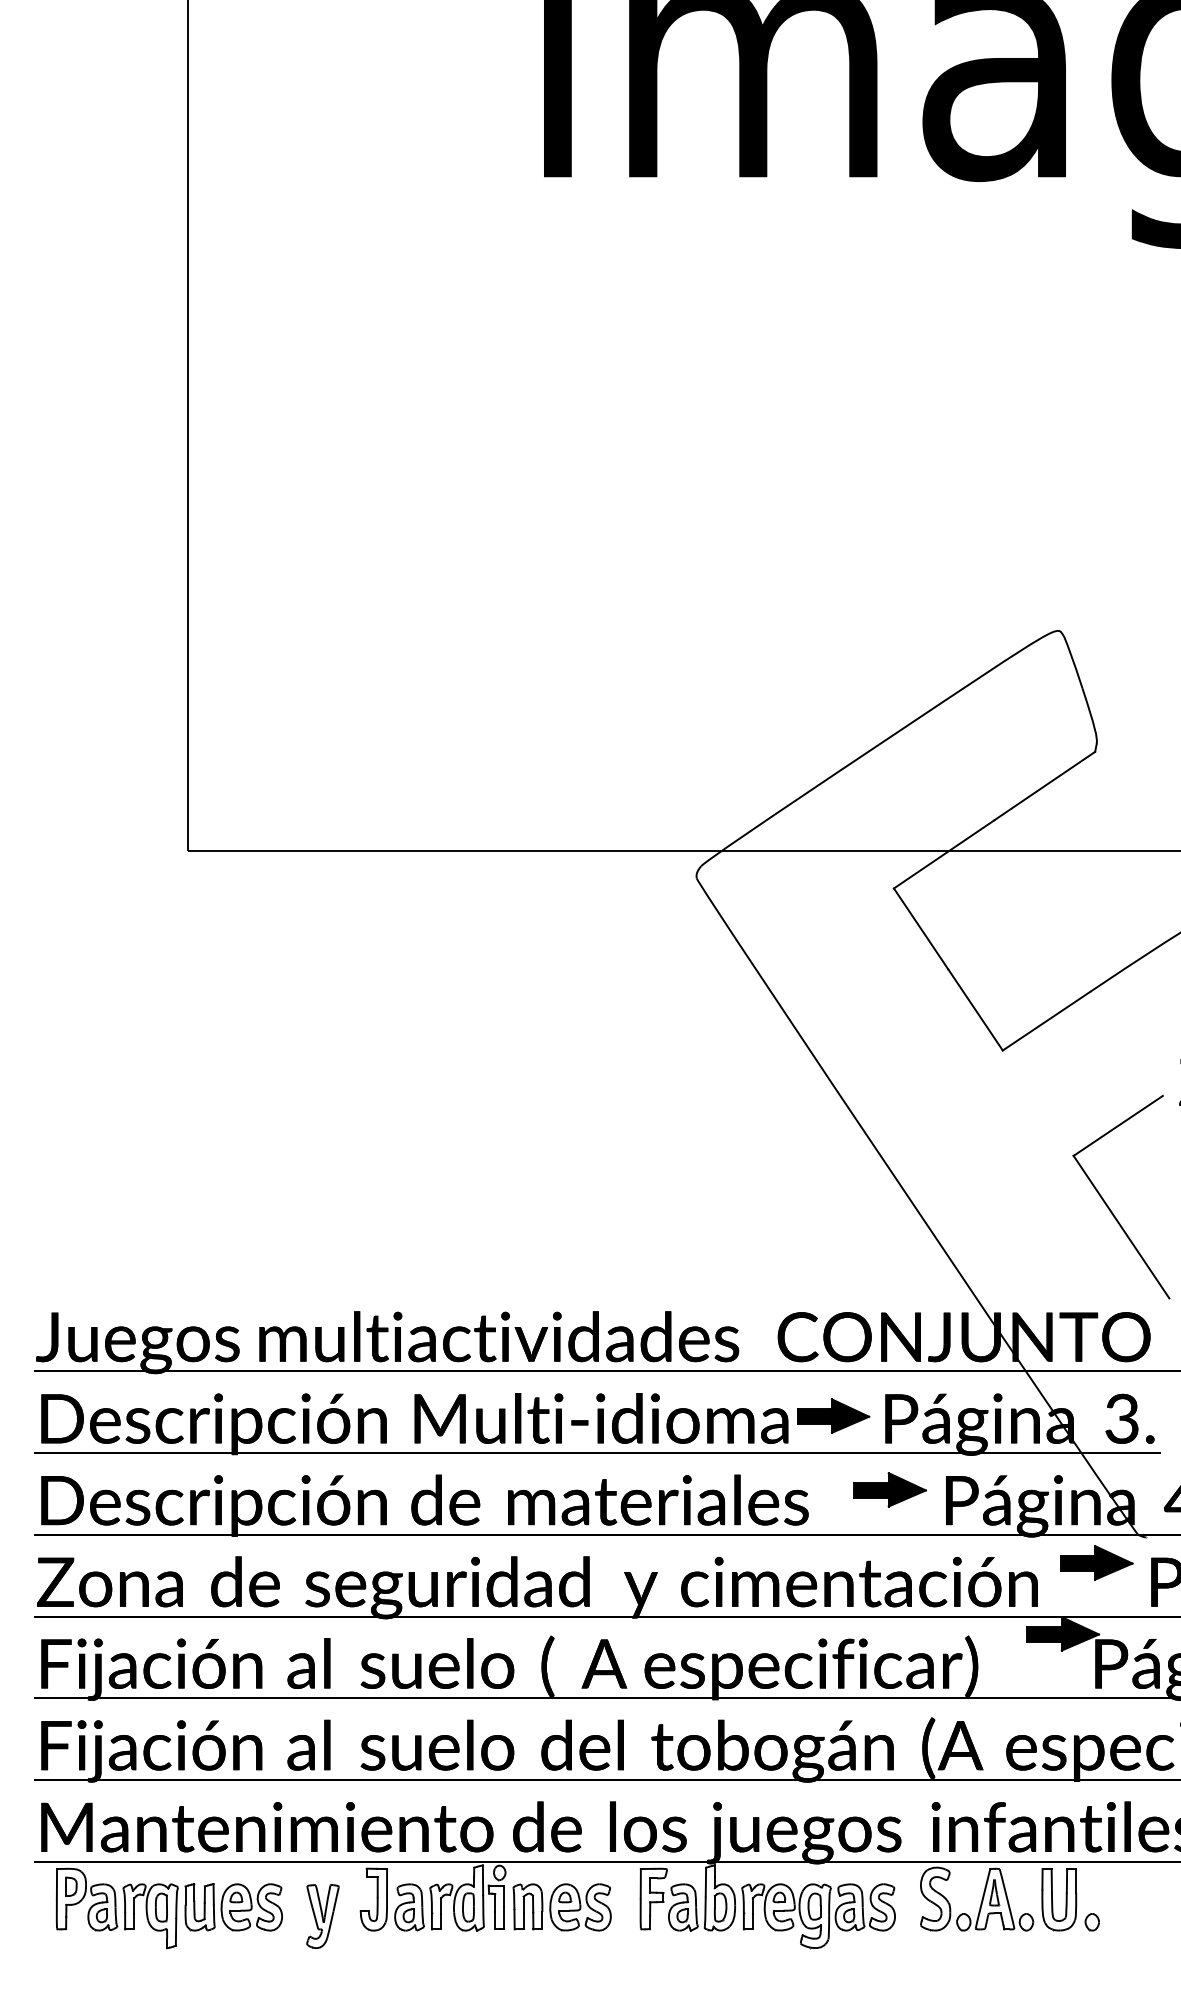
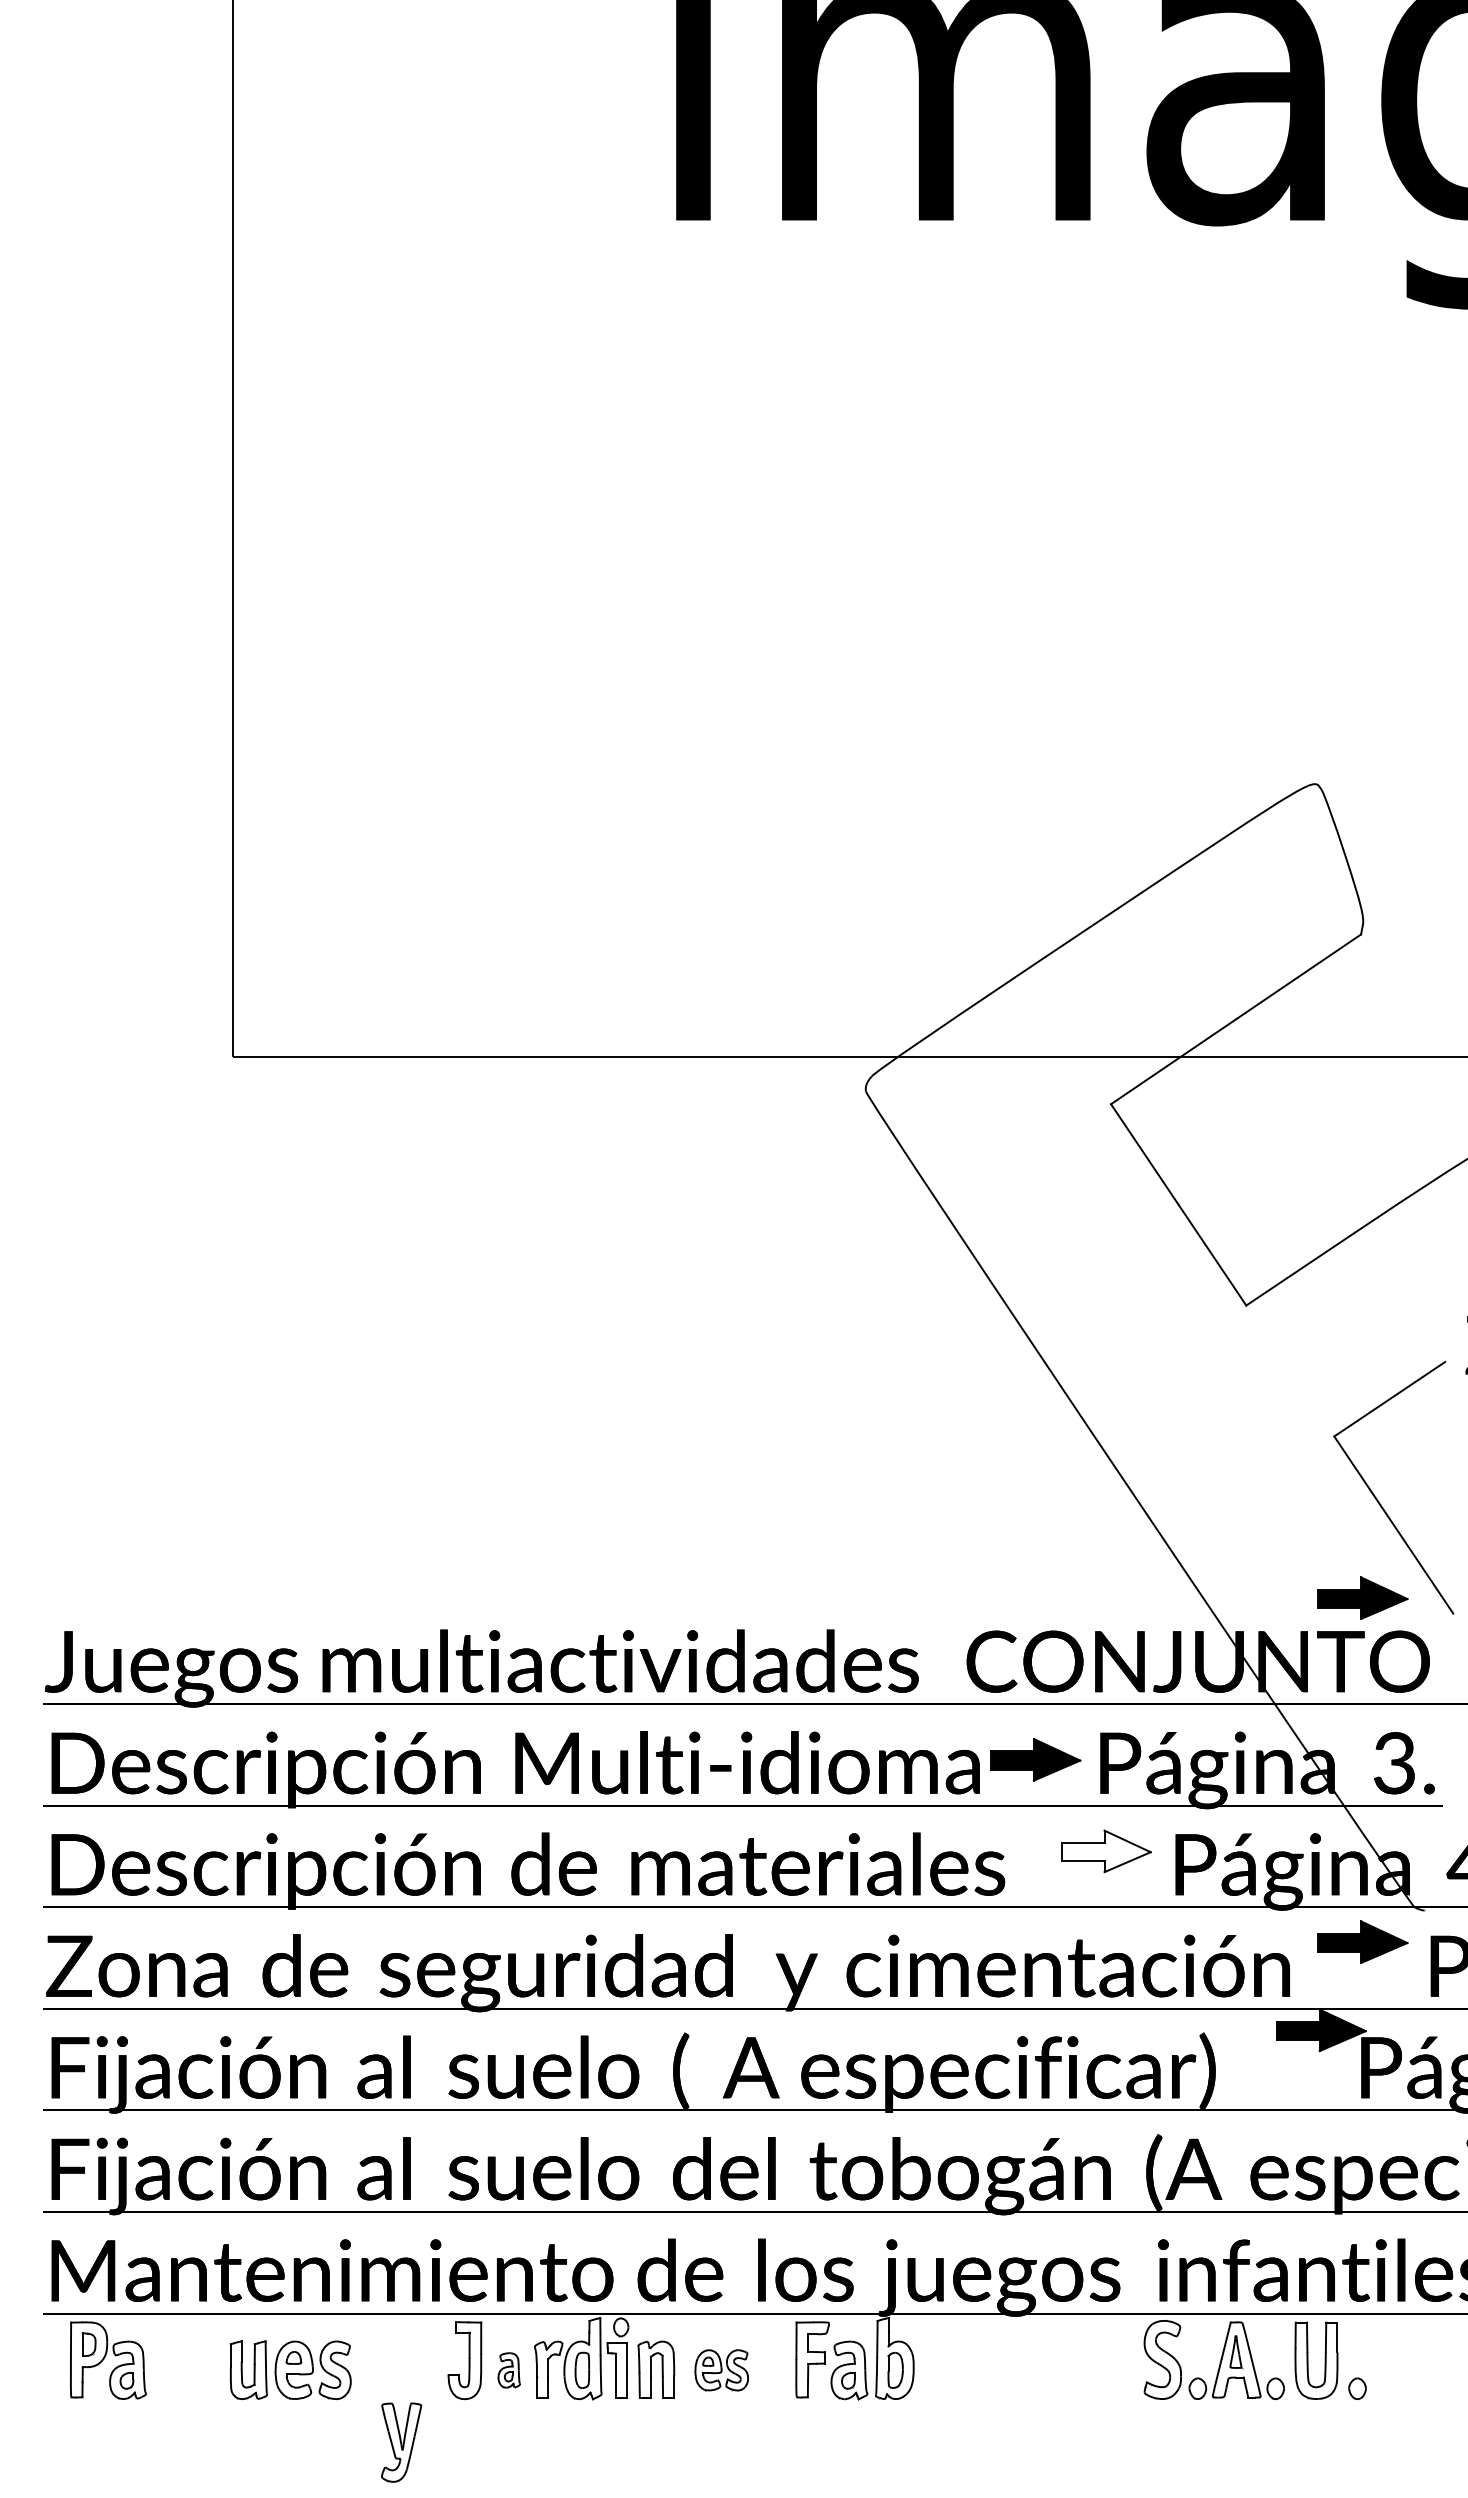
part: (1096, 1285) -> (1362, 1597), added
fill: (889, 1489) -> (1105, 1851), removed
part: (409, 1907) -> (509, 2370), size x0.6
part: (580, 1907) -> (721, 2370), size x0.7
part: (150, 1915) -> (187, 2380), removed
part: (818, 1915) -> (1017, 2380), removed
part: (322, 1916) -> (401, 2442), moved

